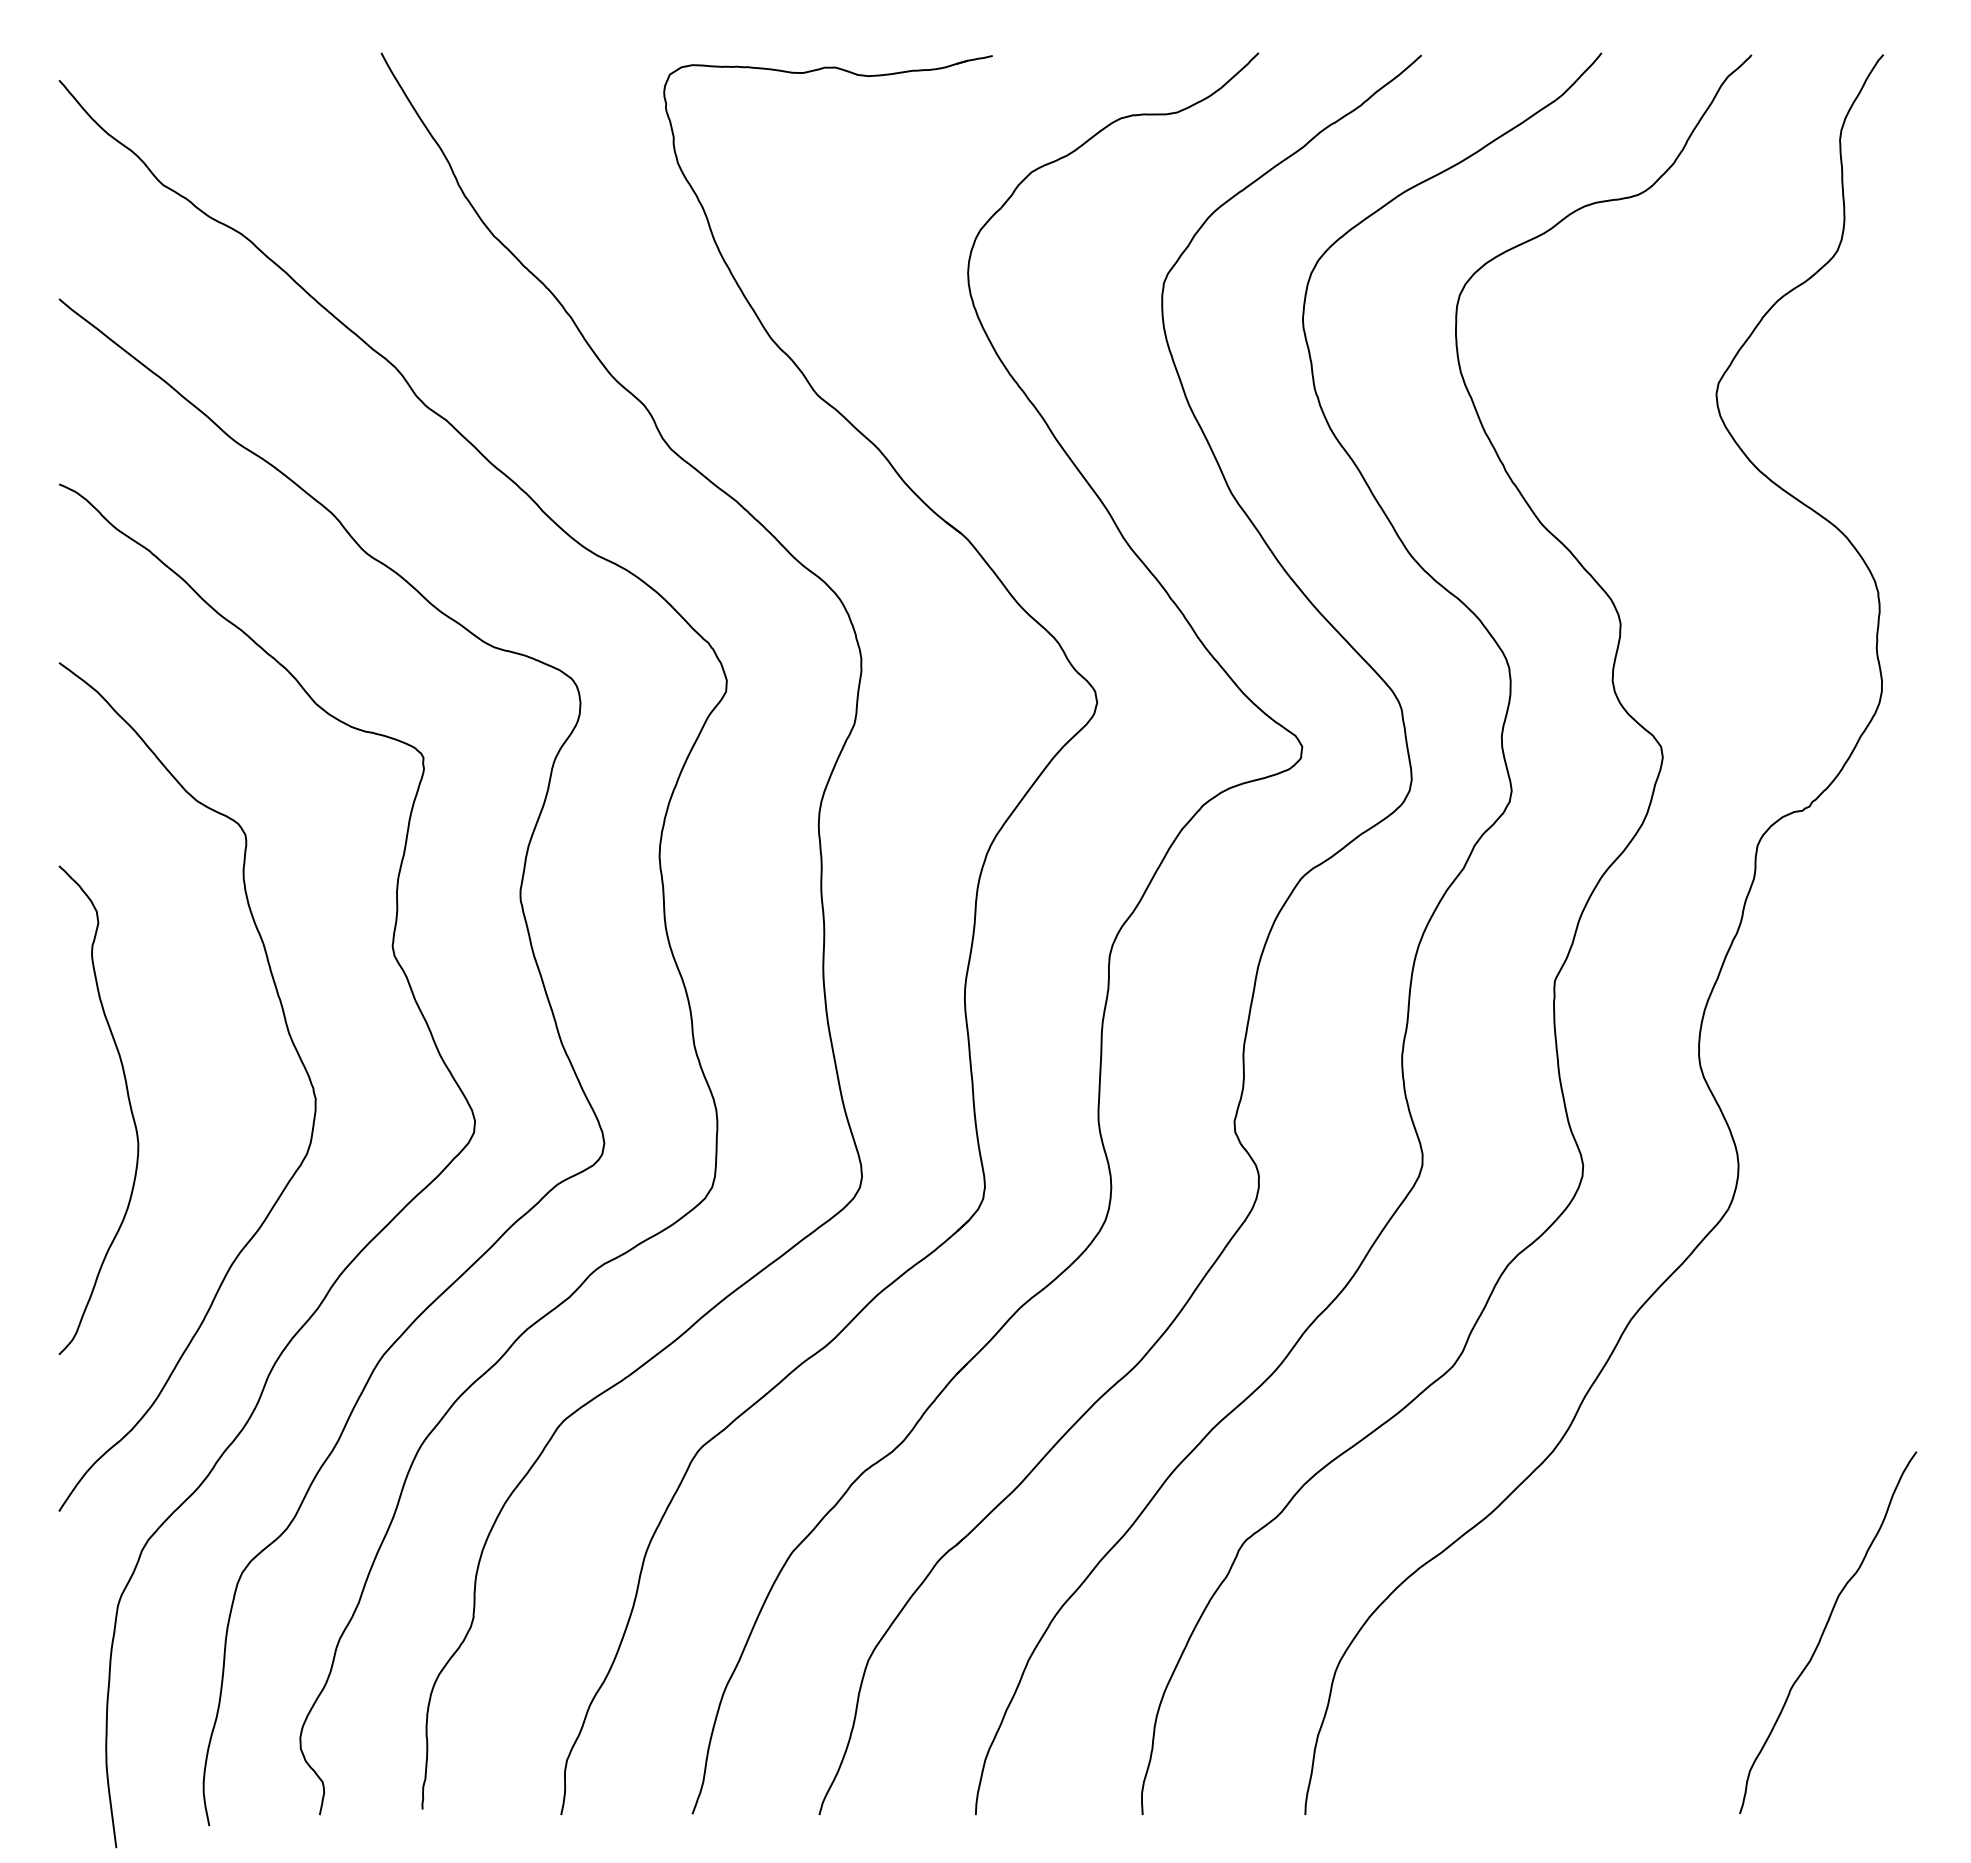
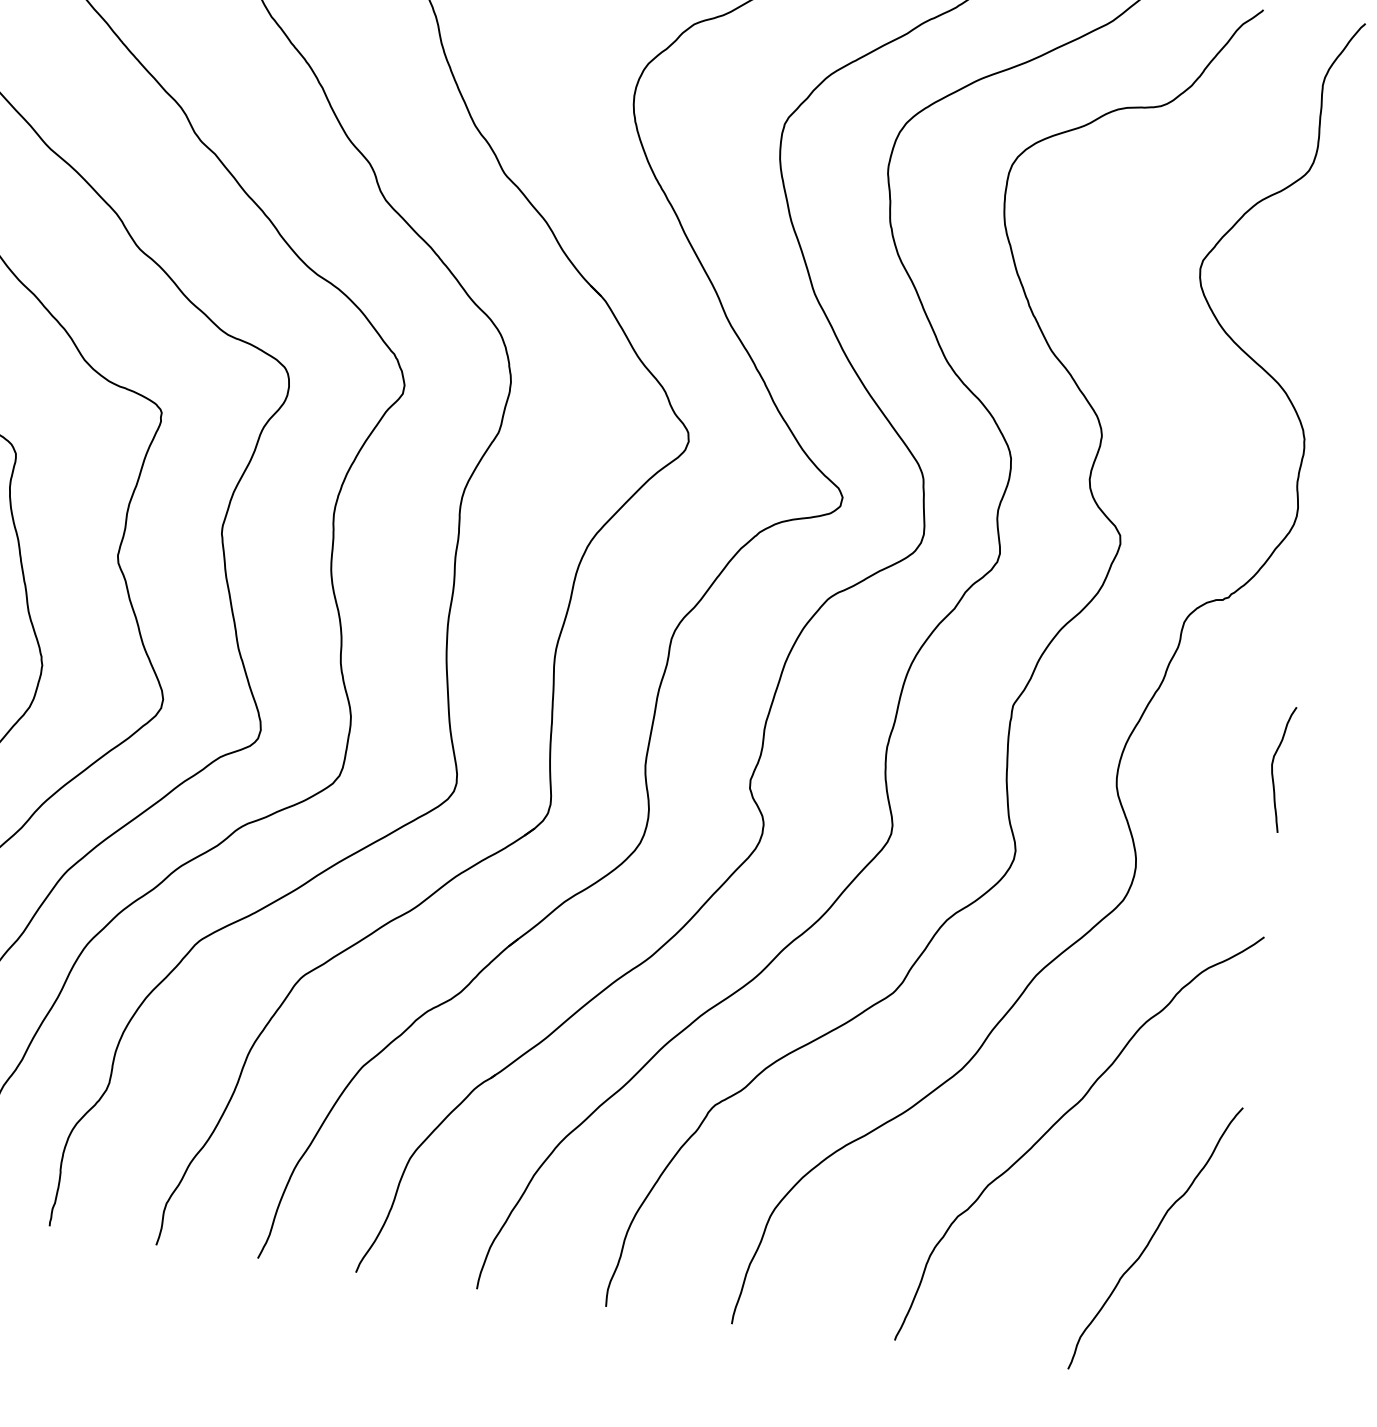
curve: (1895, 1015) -> (1273, 768), added
curve: (1685, 1500) -> (1059, 1121), added

